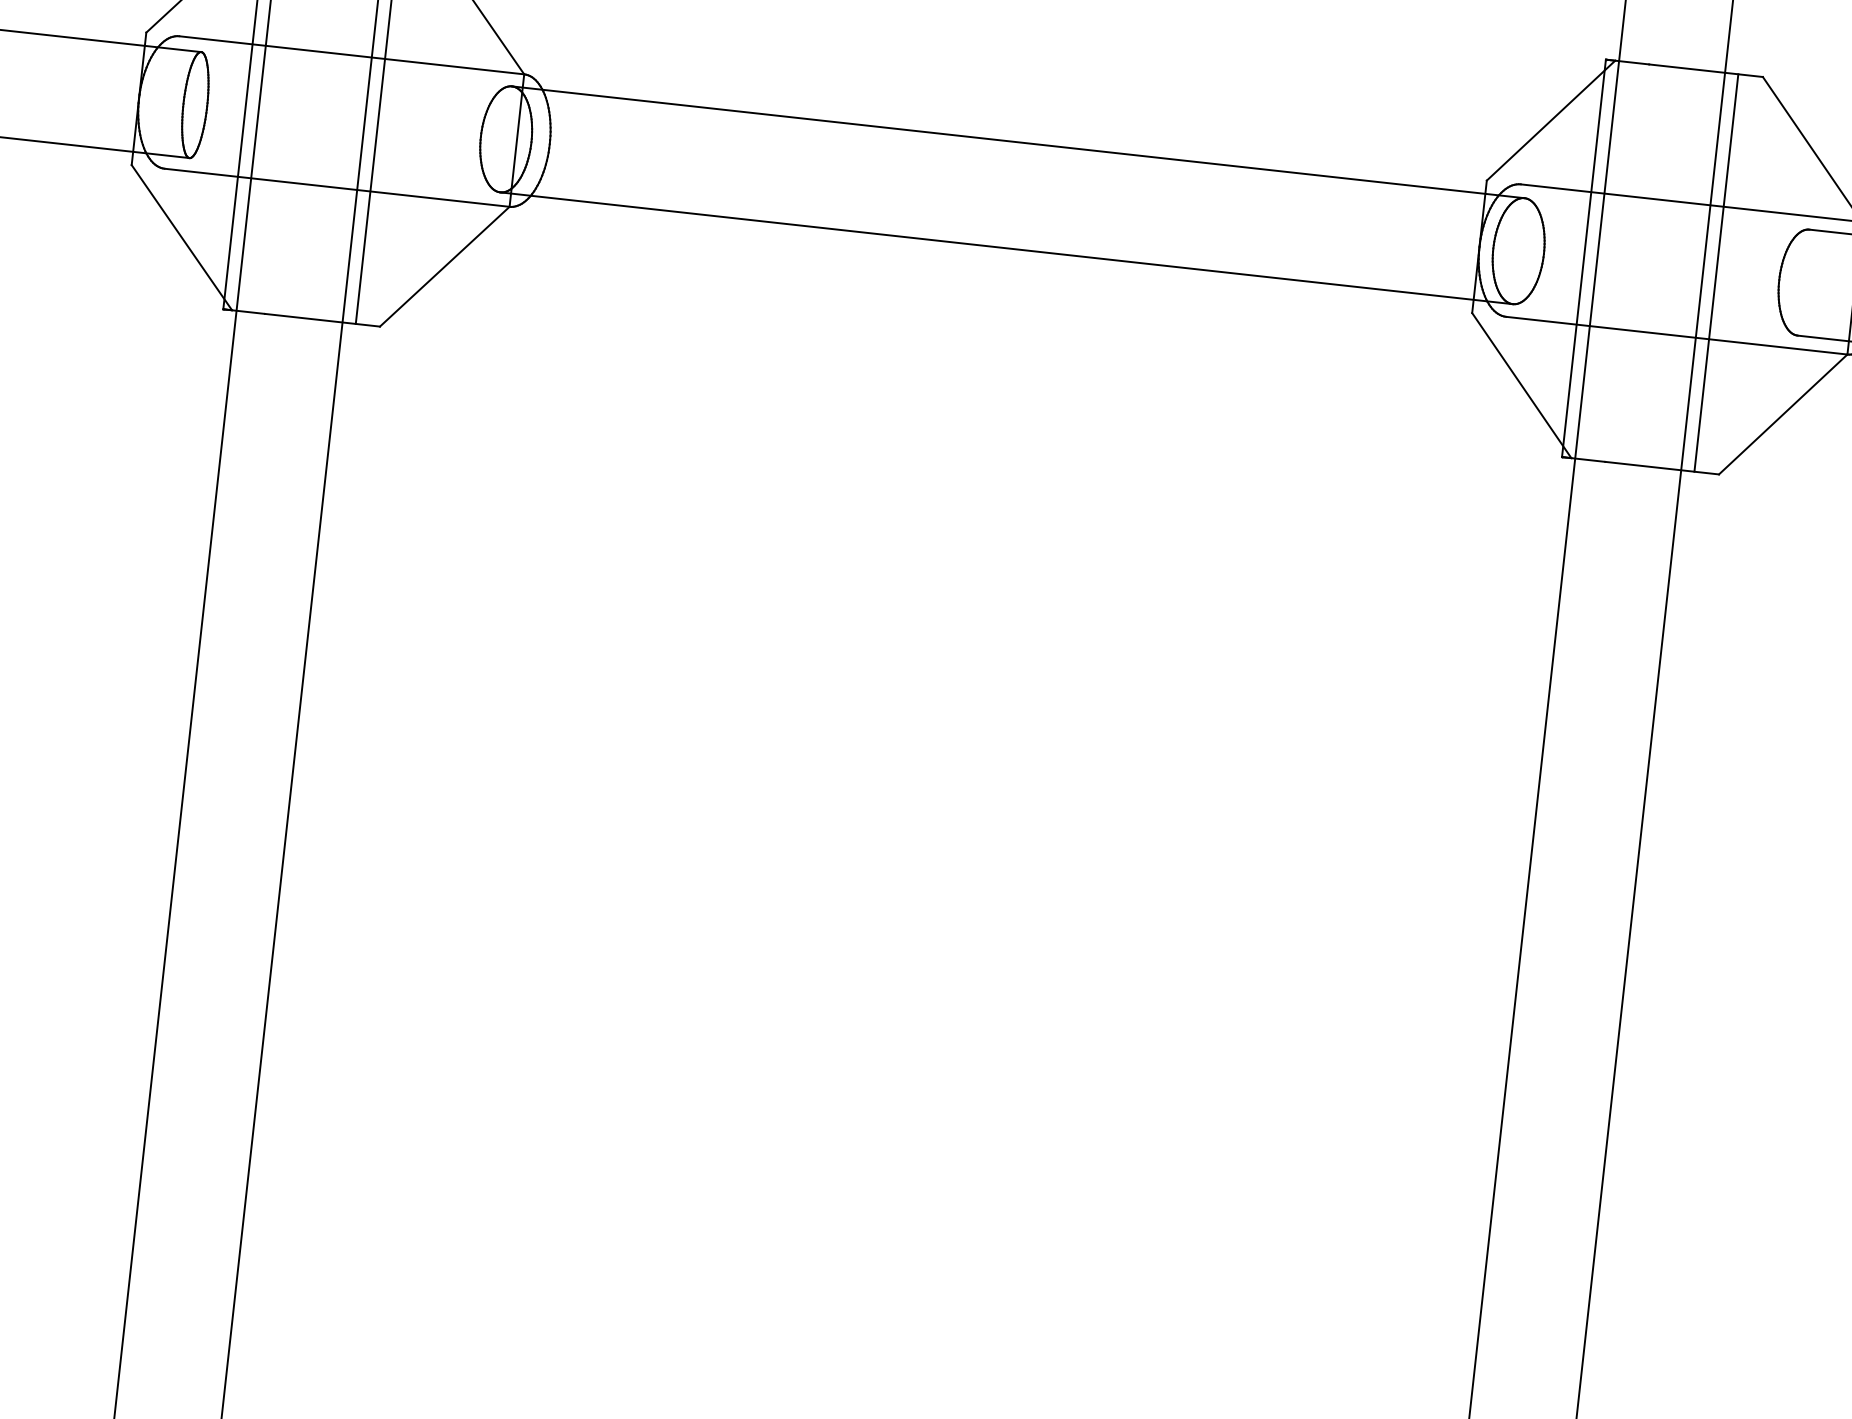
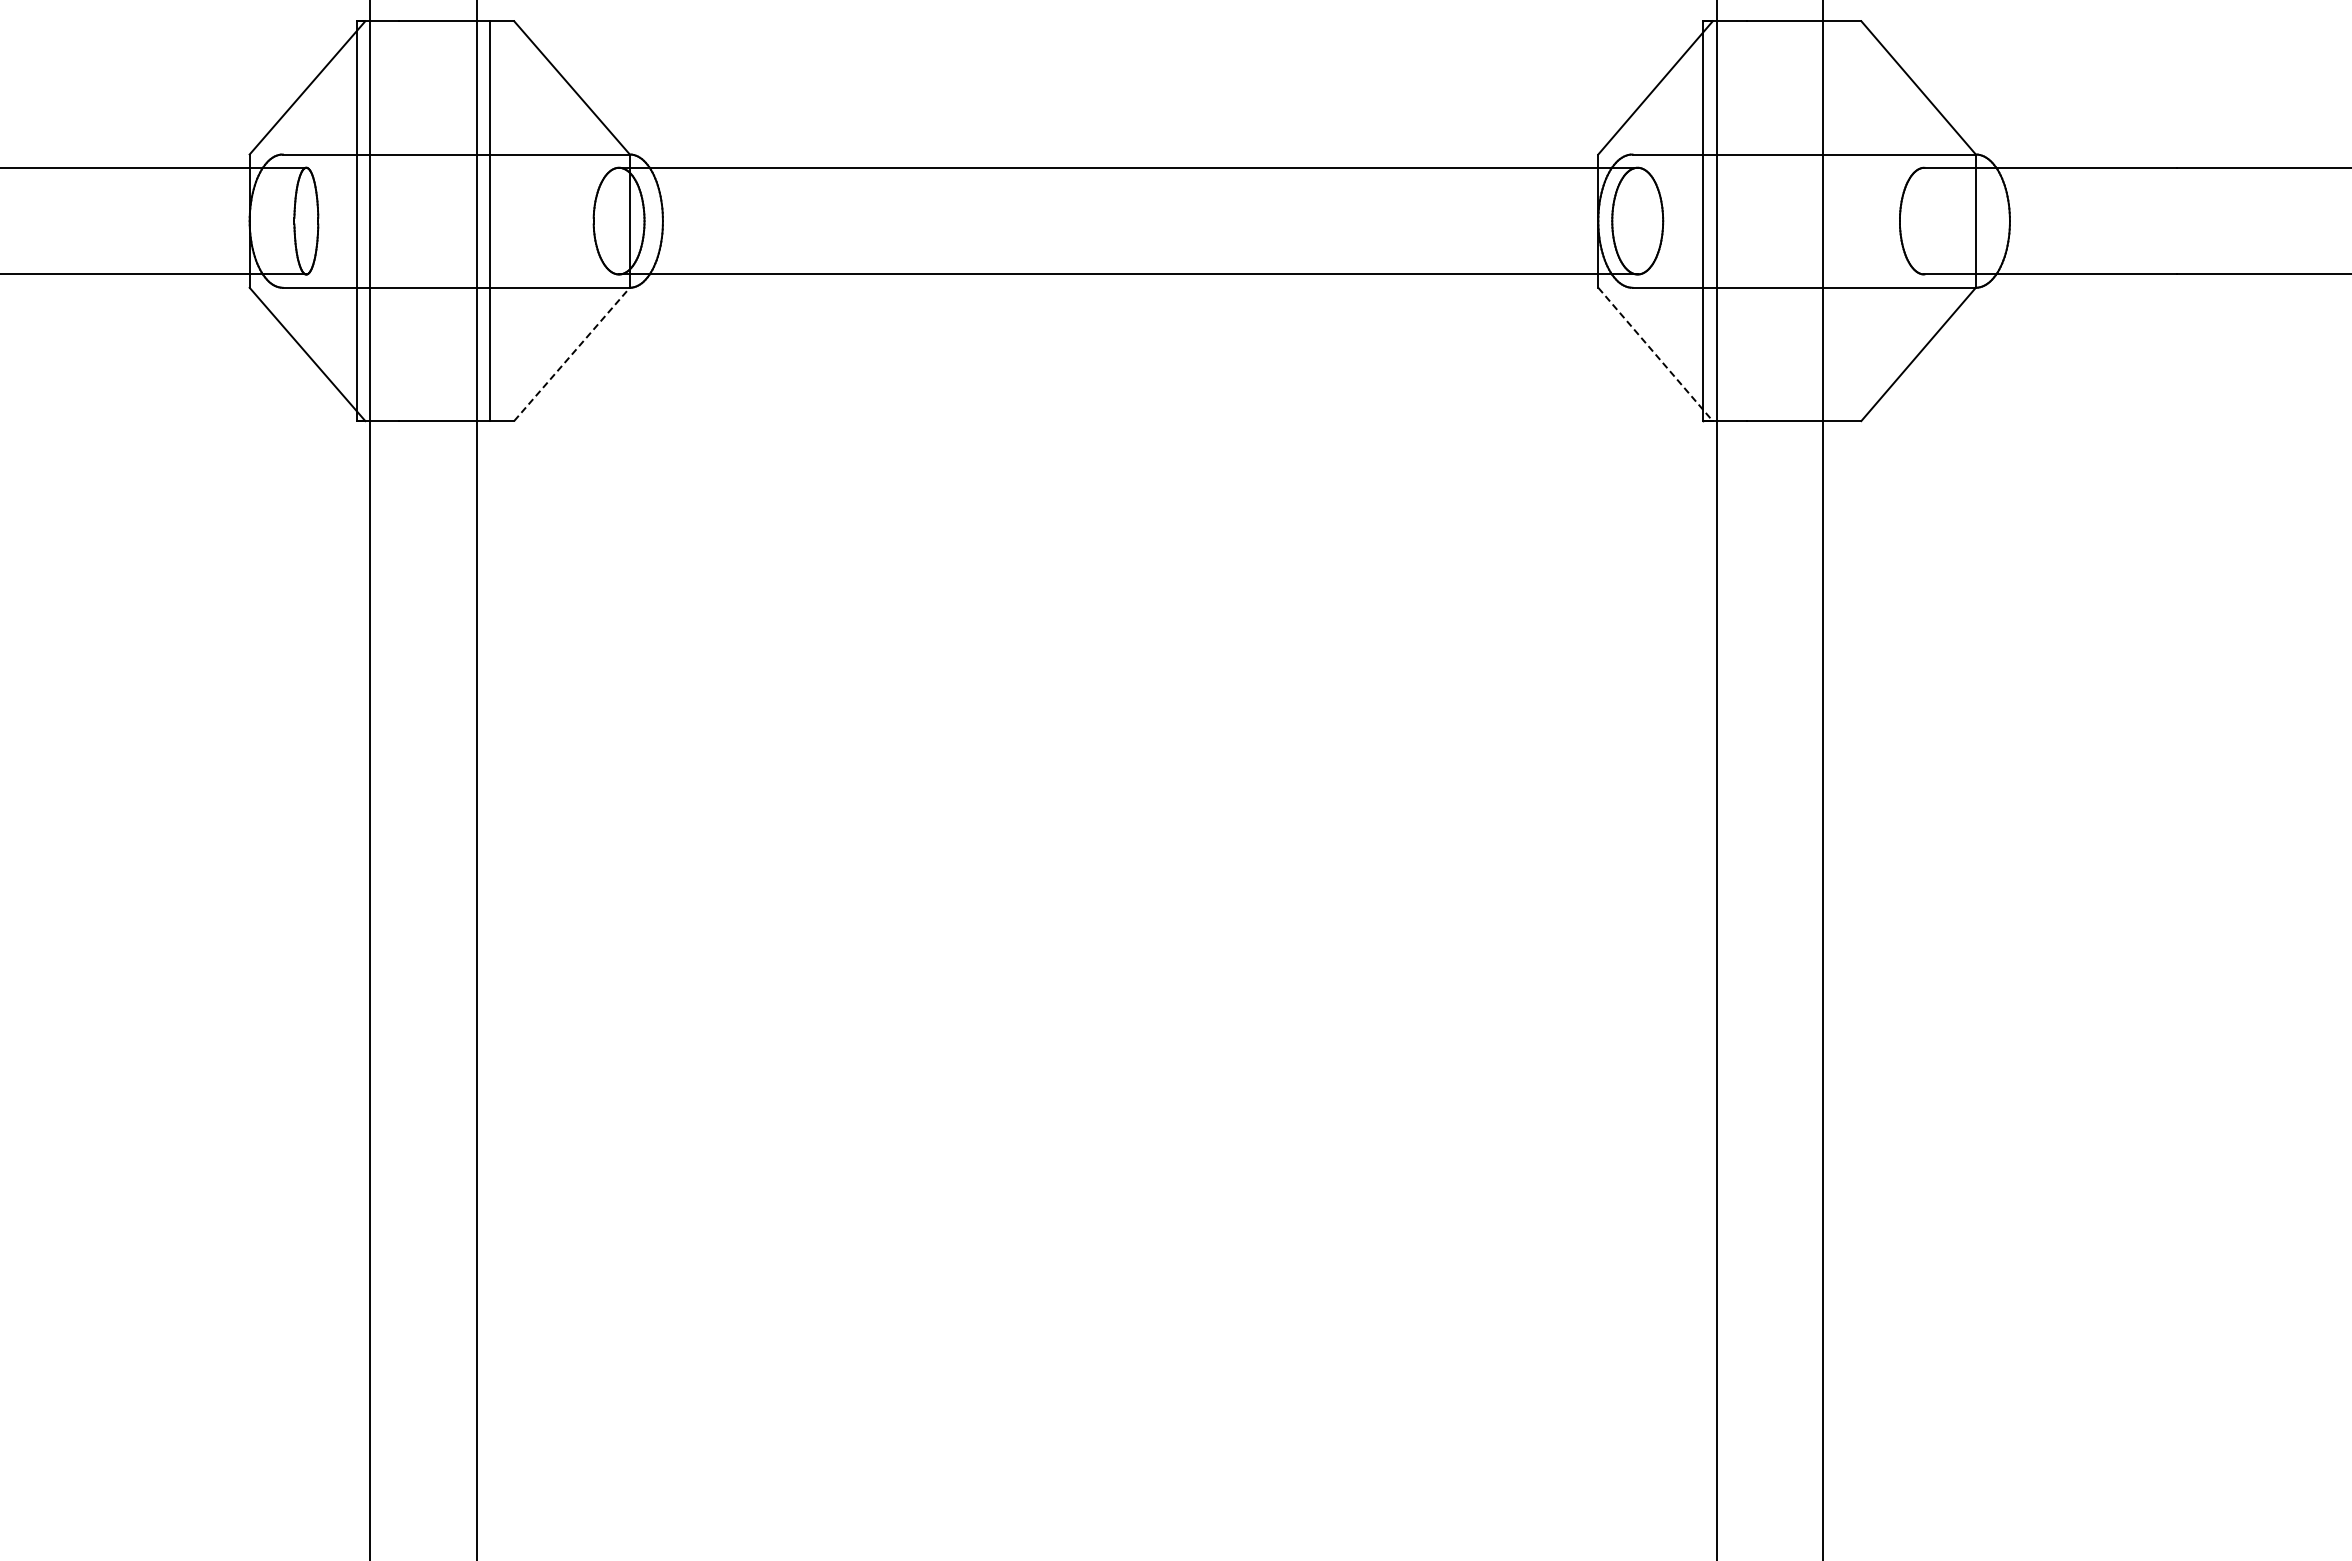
line: (445, 266) -> (572, 354), solid -> dashed
line: (1716, 273) -> (1836, 221), removed
line: (1521, 385) -> (1655, 354), solid -> dashed

